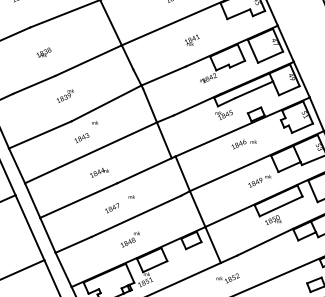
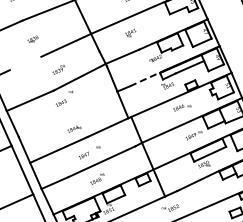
text: (191, 40) -> (130, 33), moved
line: (34, 84) -> (25, 63), removed
text: (64, 95) -> (58, 69), moved
line: (198, 105) -> (148, 78), solid -> dashed
line: (90, 151) -> (67, 113), removed

